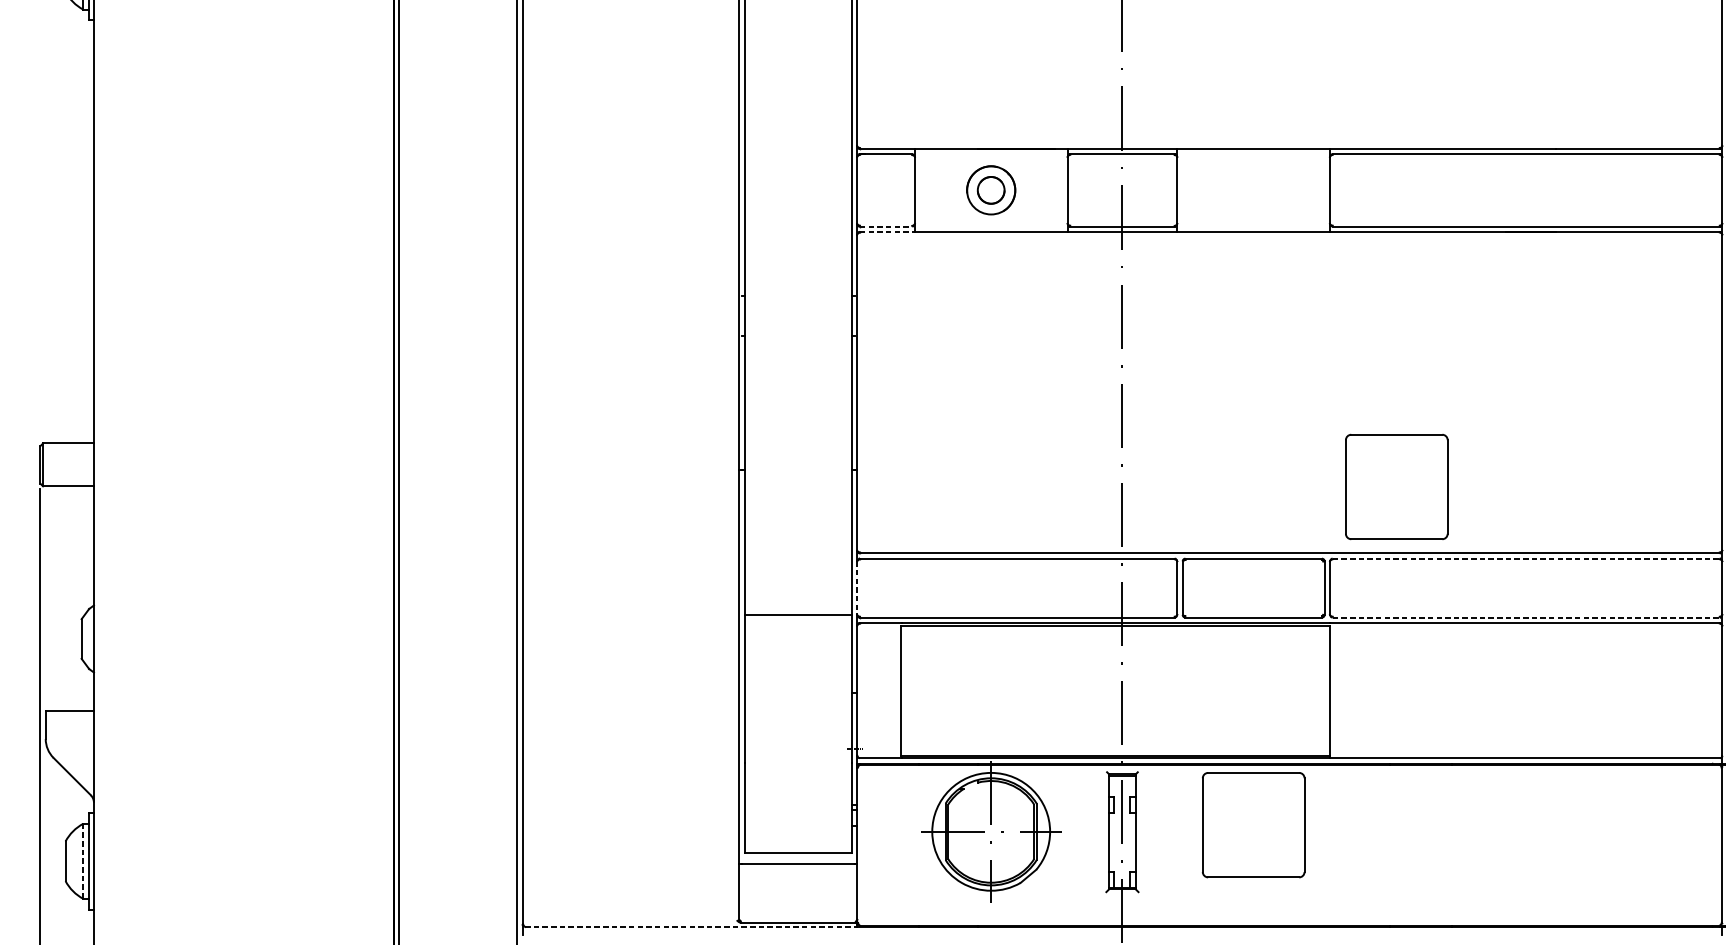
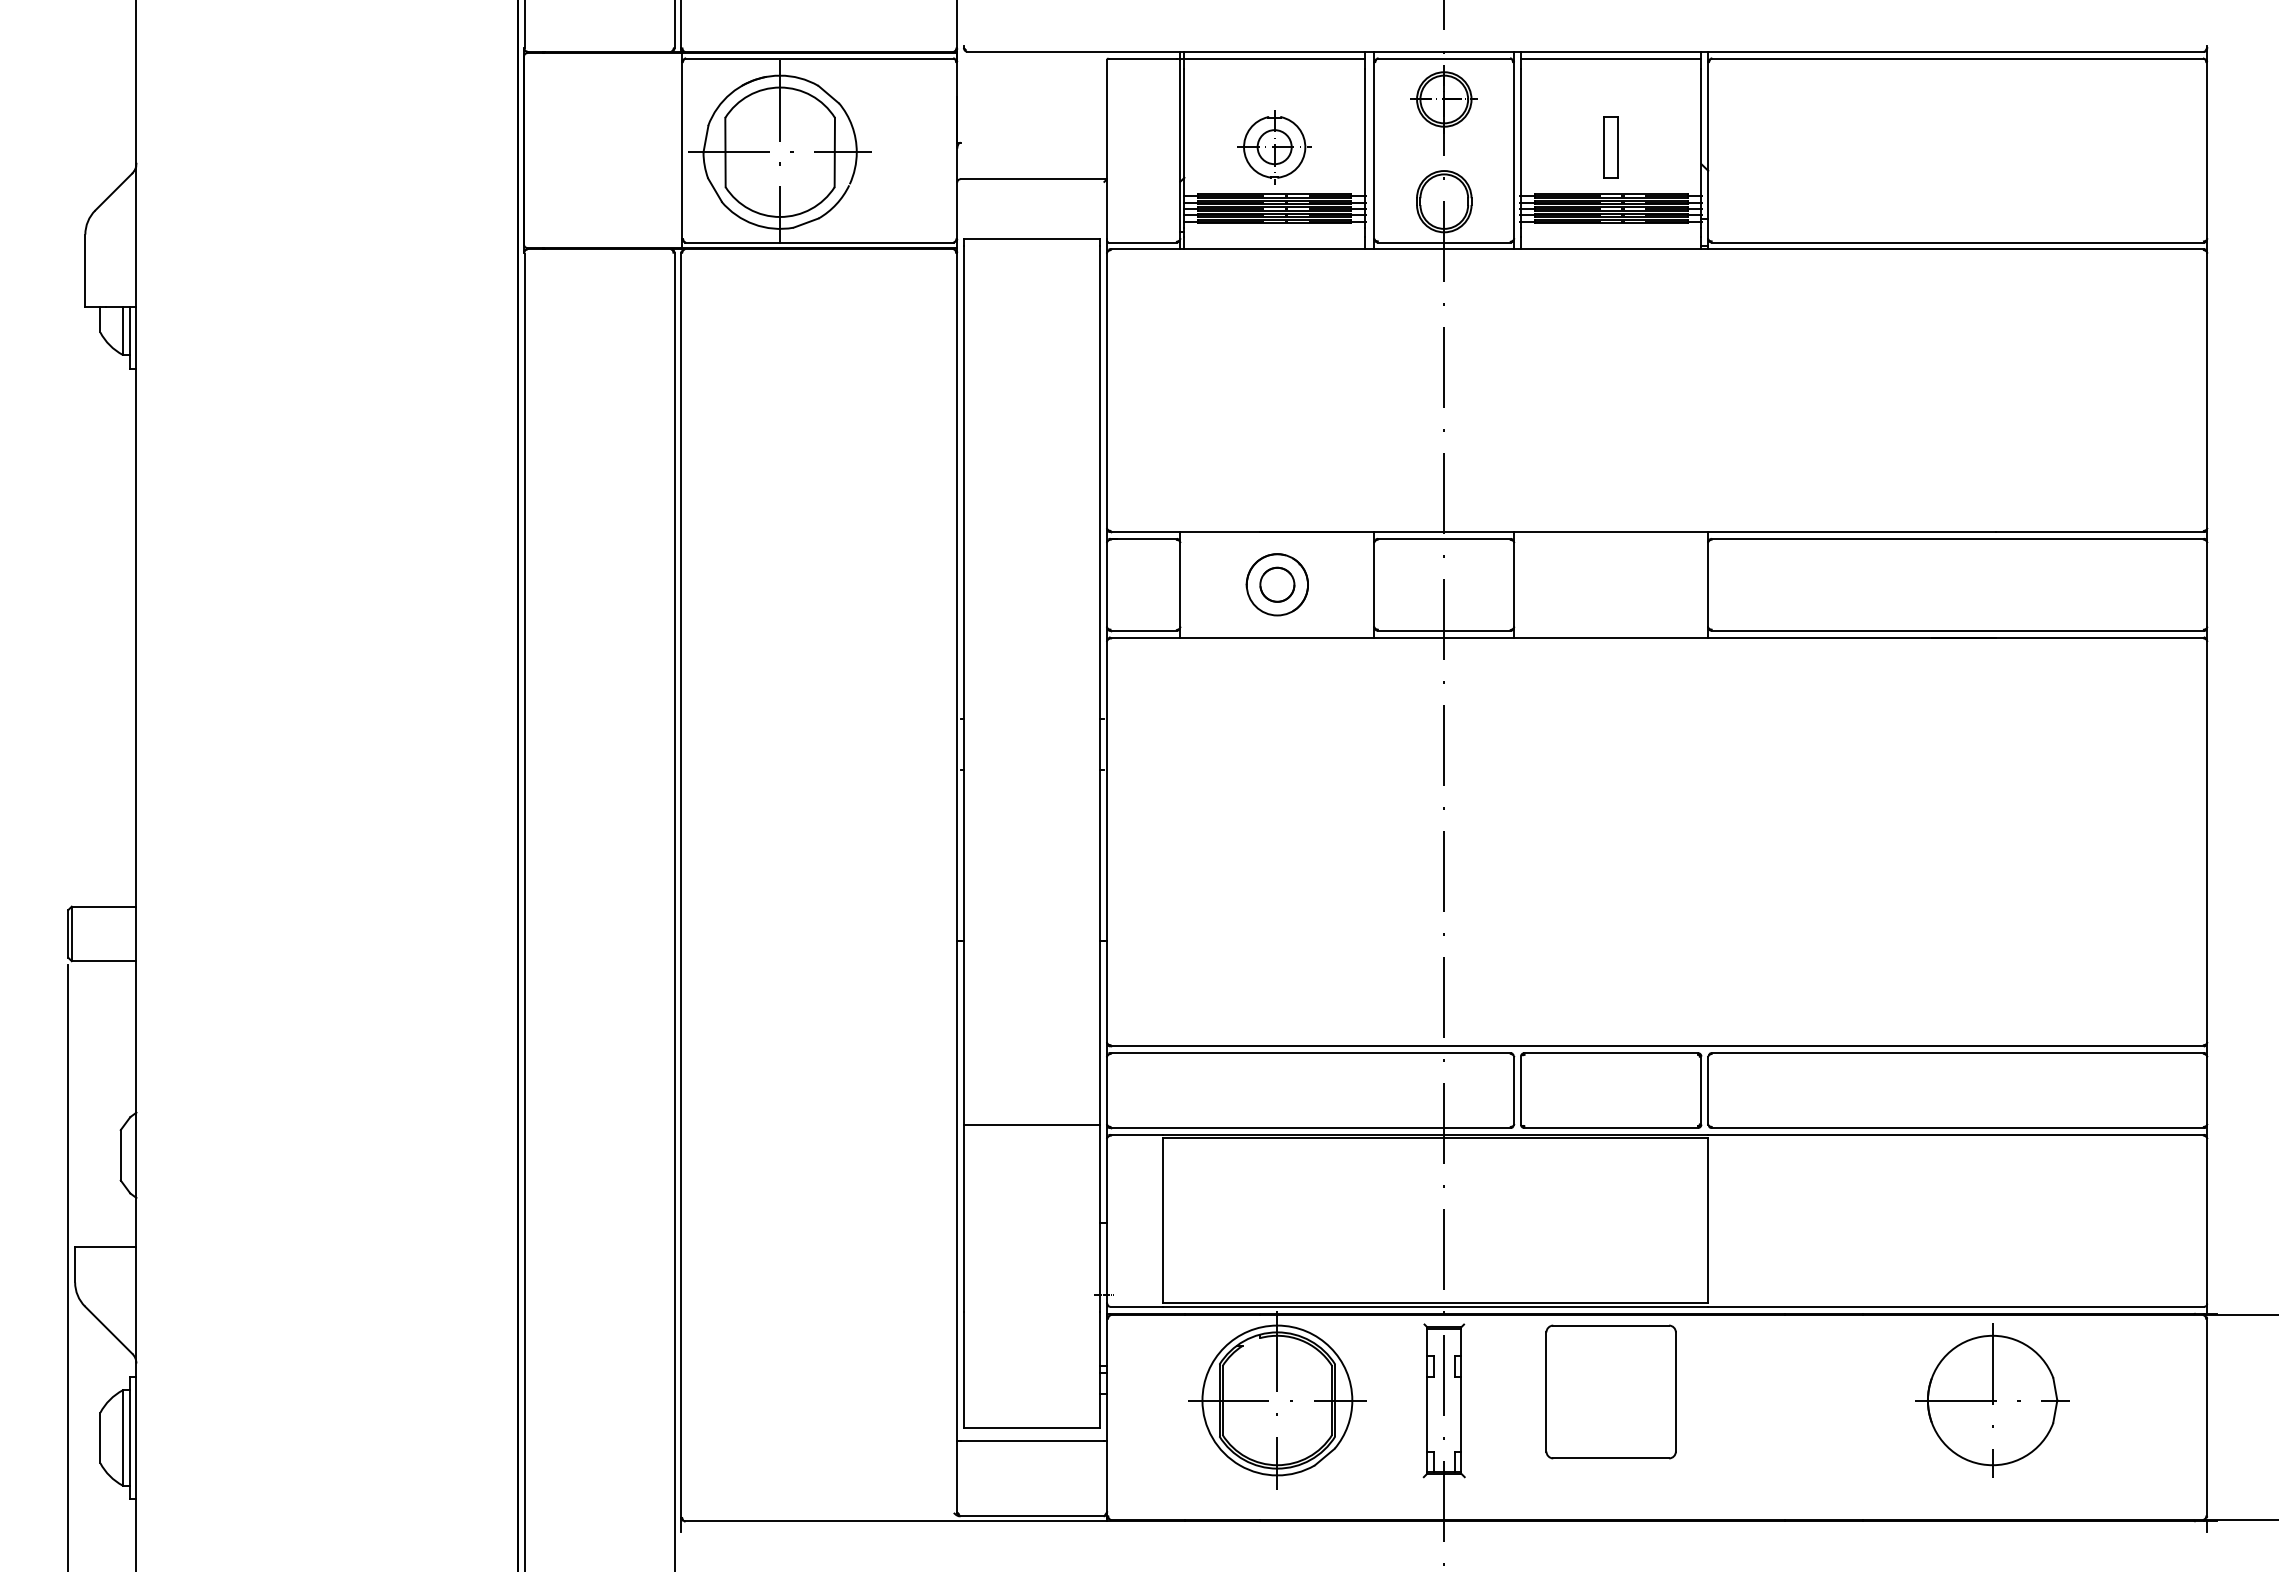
line: (886, 226) -> (1144, 630), dashed -> solid
line: (887, 231) -> (1145, 637), dashed -> solid
part: (1396, 486) -> (1792, 961), removed
line: (1526, 558) -> (1958, 1053), dashed -> solid
line: (857, 588) -> (1107, 1091), dashed -> solid
line: (1526, 617) -> (1958, 1128), dashed -> solid
part: (1553, 831) -> (1992, 1400), added
line: (82, 860) -> (122, 1437), dashed -> solid
line: (691, 926) -> (896, 1521), dashed -> solid

